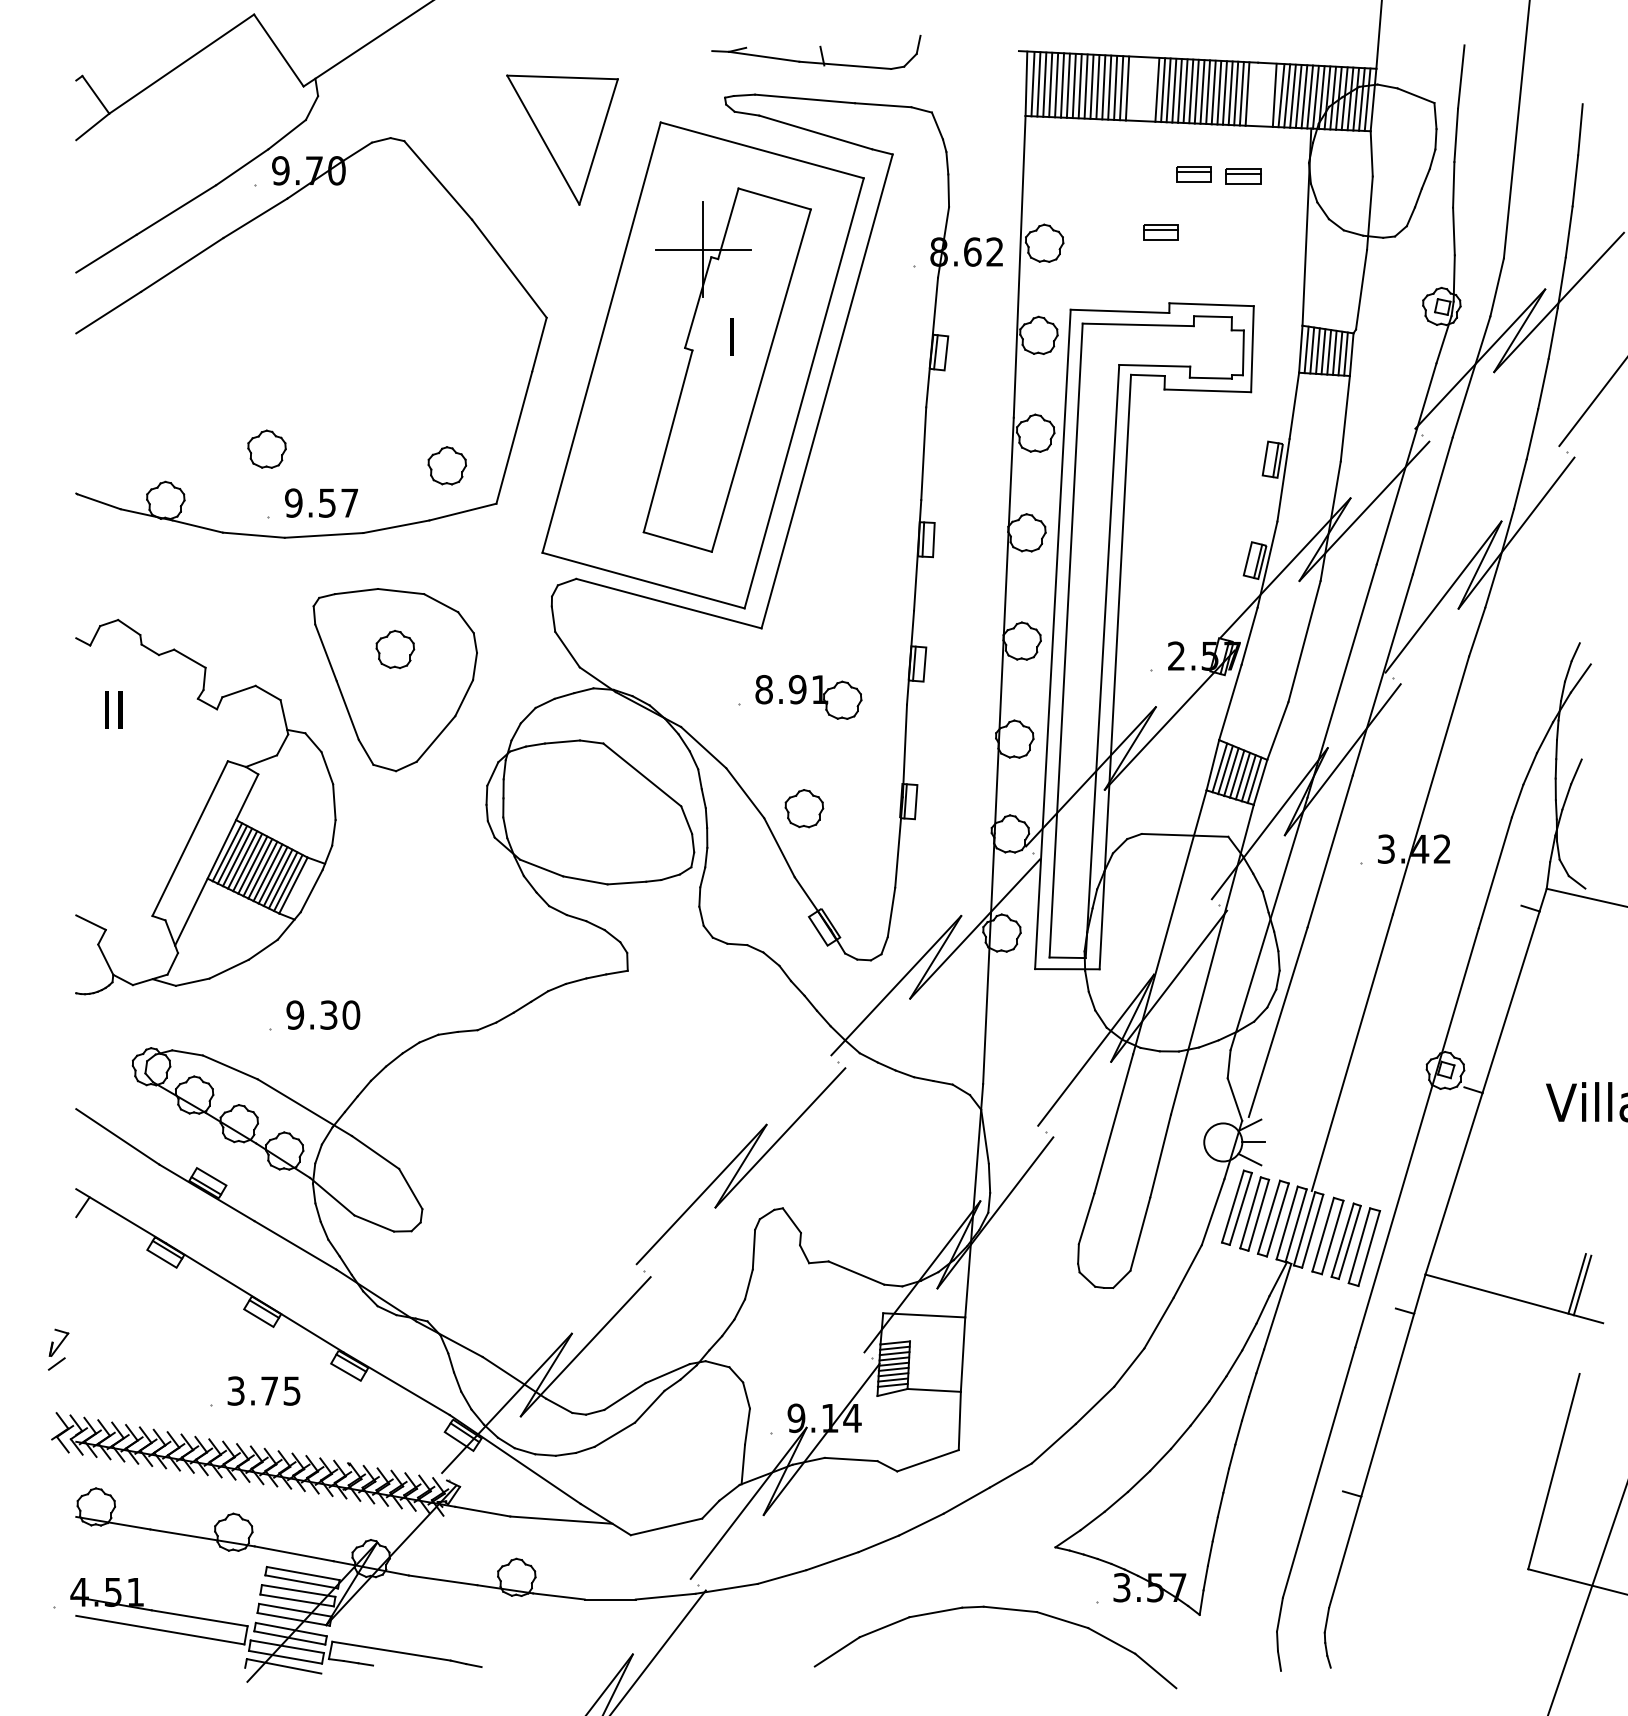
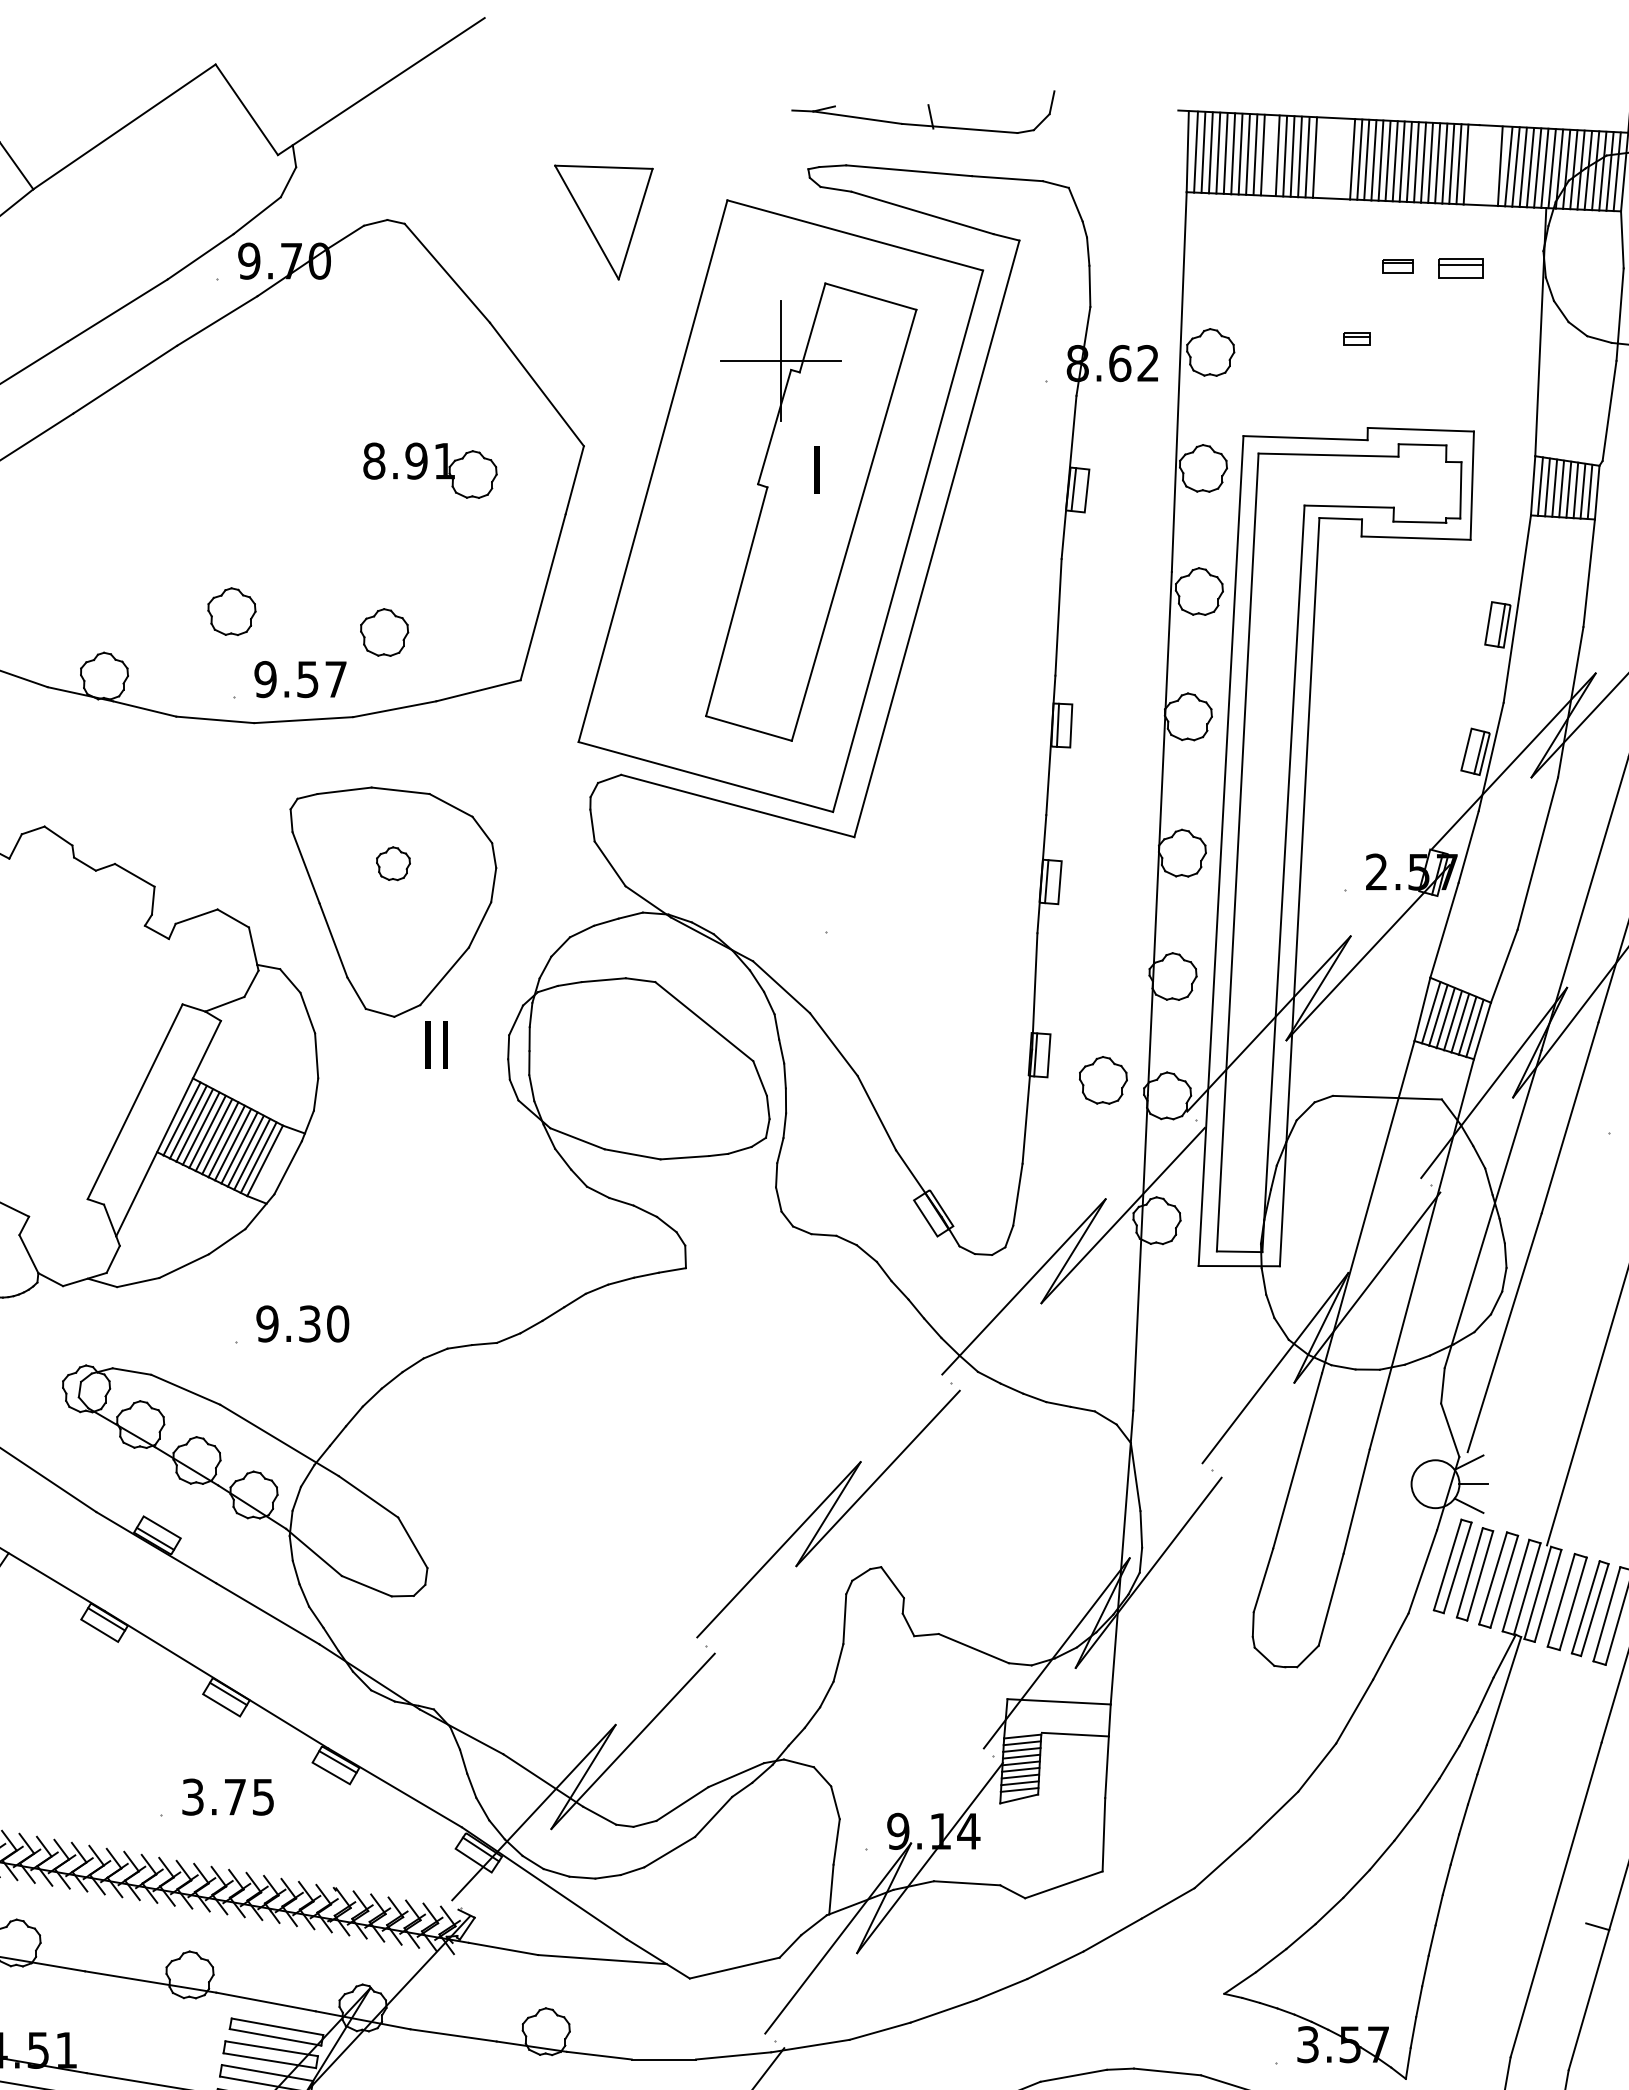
line: (1091, 86) -> (1269, 155), removed
part: (562, 139) -> (603, 221), size x0.7
part: (1193, 174) -> (1398, 265), size x0.7
part: (1160, 232) -> (1356, 338), size x0.6
part: (447, 465) -> (384, 632), moved
part: (395, 649) -> (393, 863), size x0.7
part: (808, 697) -> (430, 471), moved
text: (113, 709) -> (436, 1044), moved
part: (804, 808) -> (1103, 1080), moved
line: (933, 1390) -> (1074, 1734), moved

